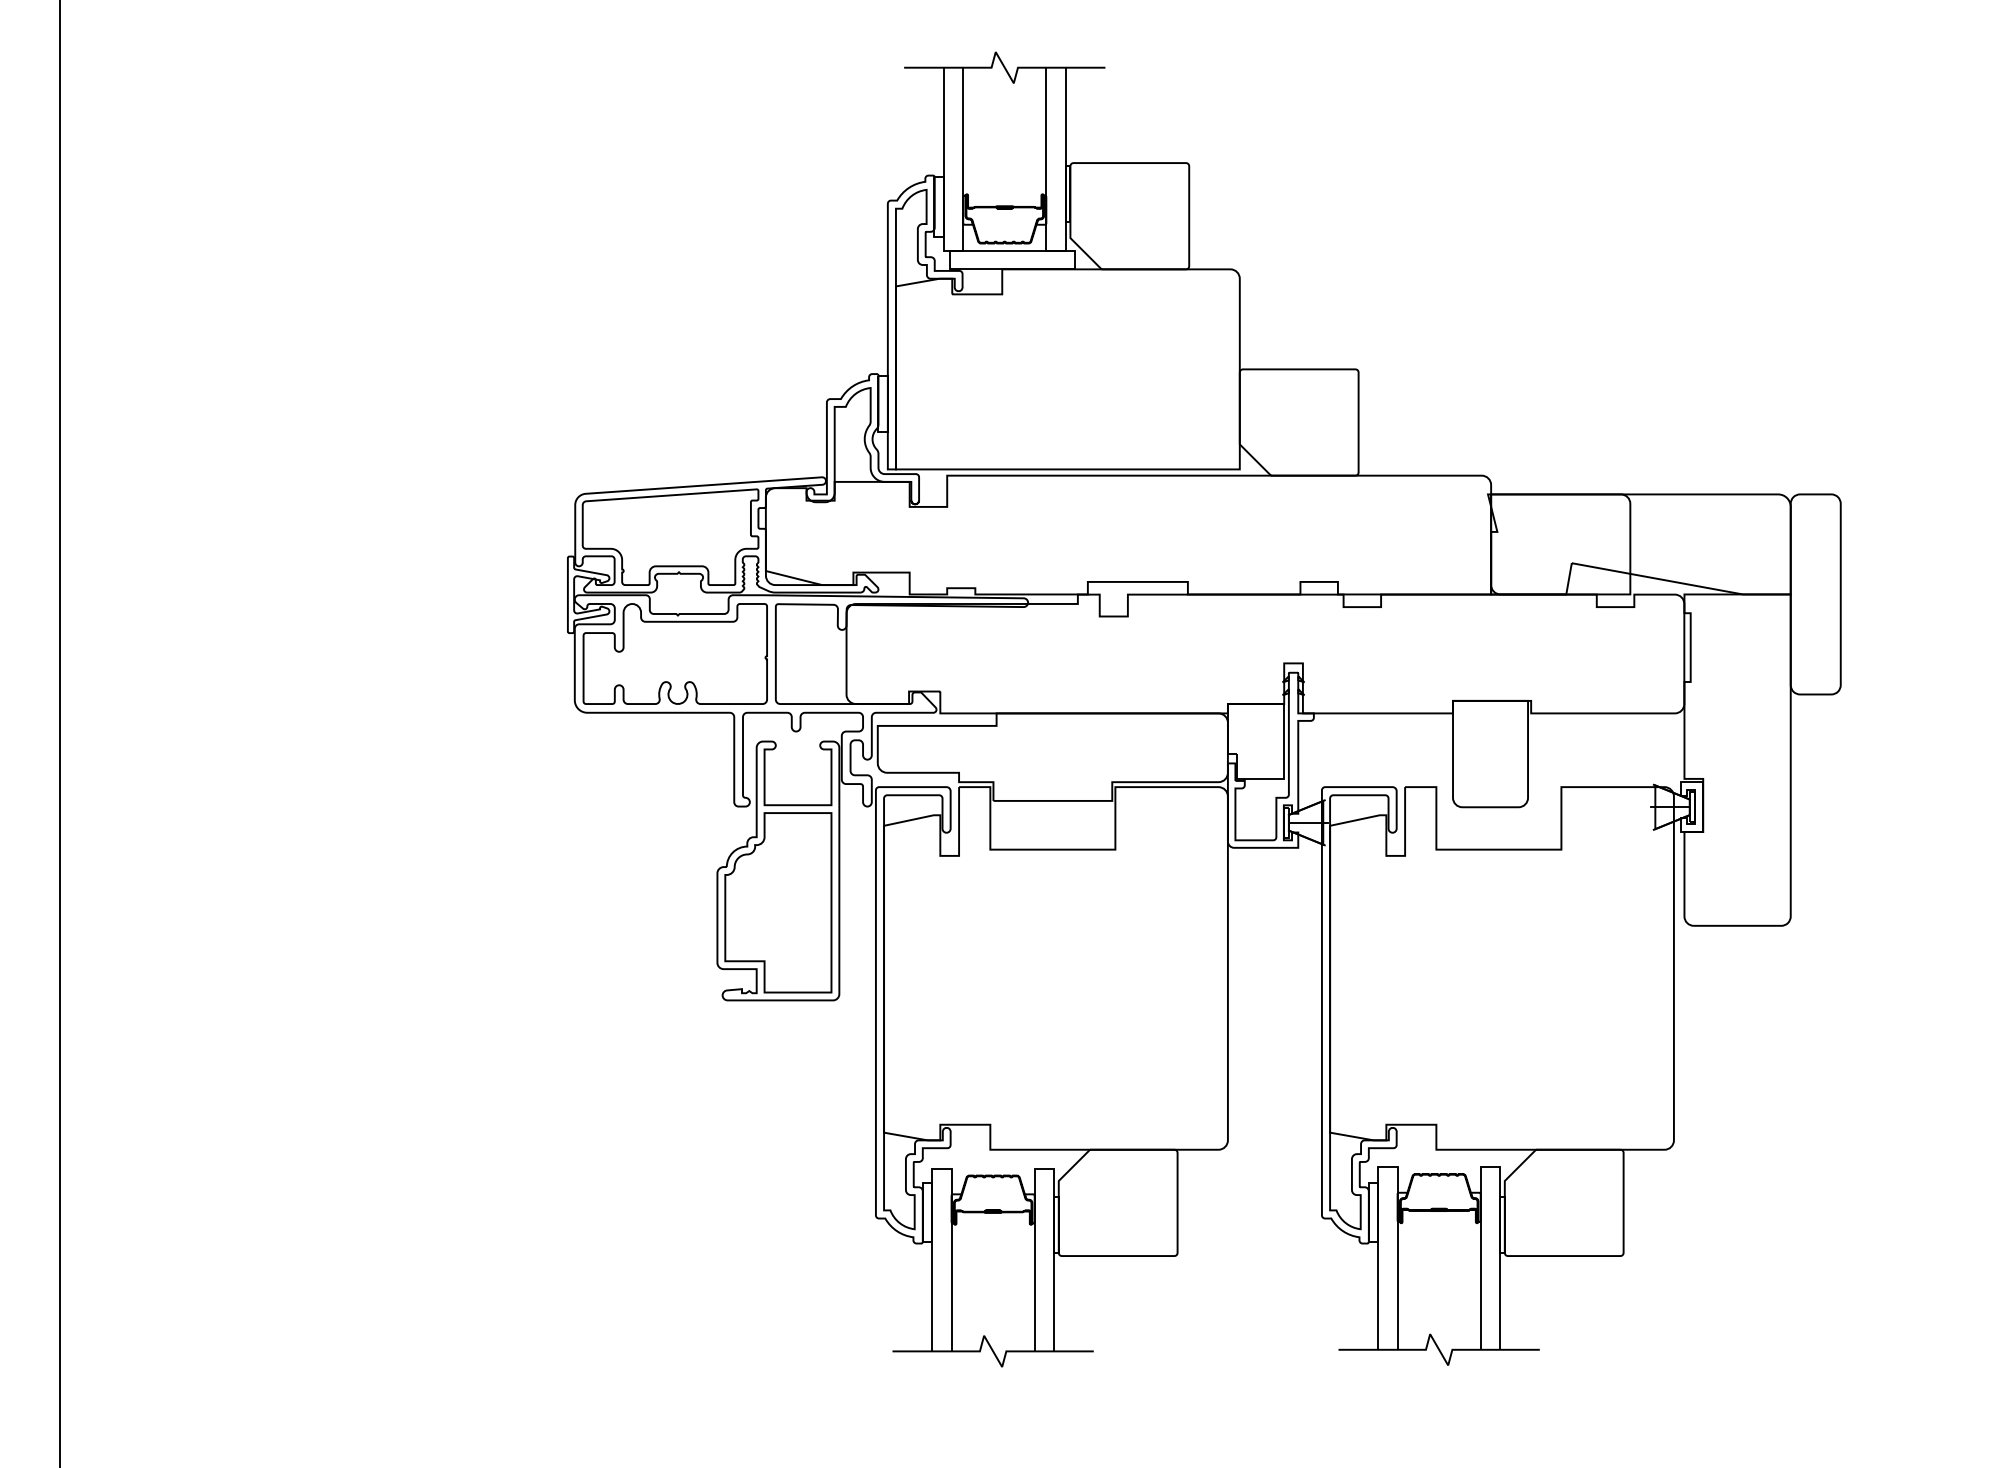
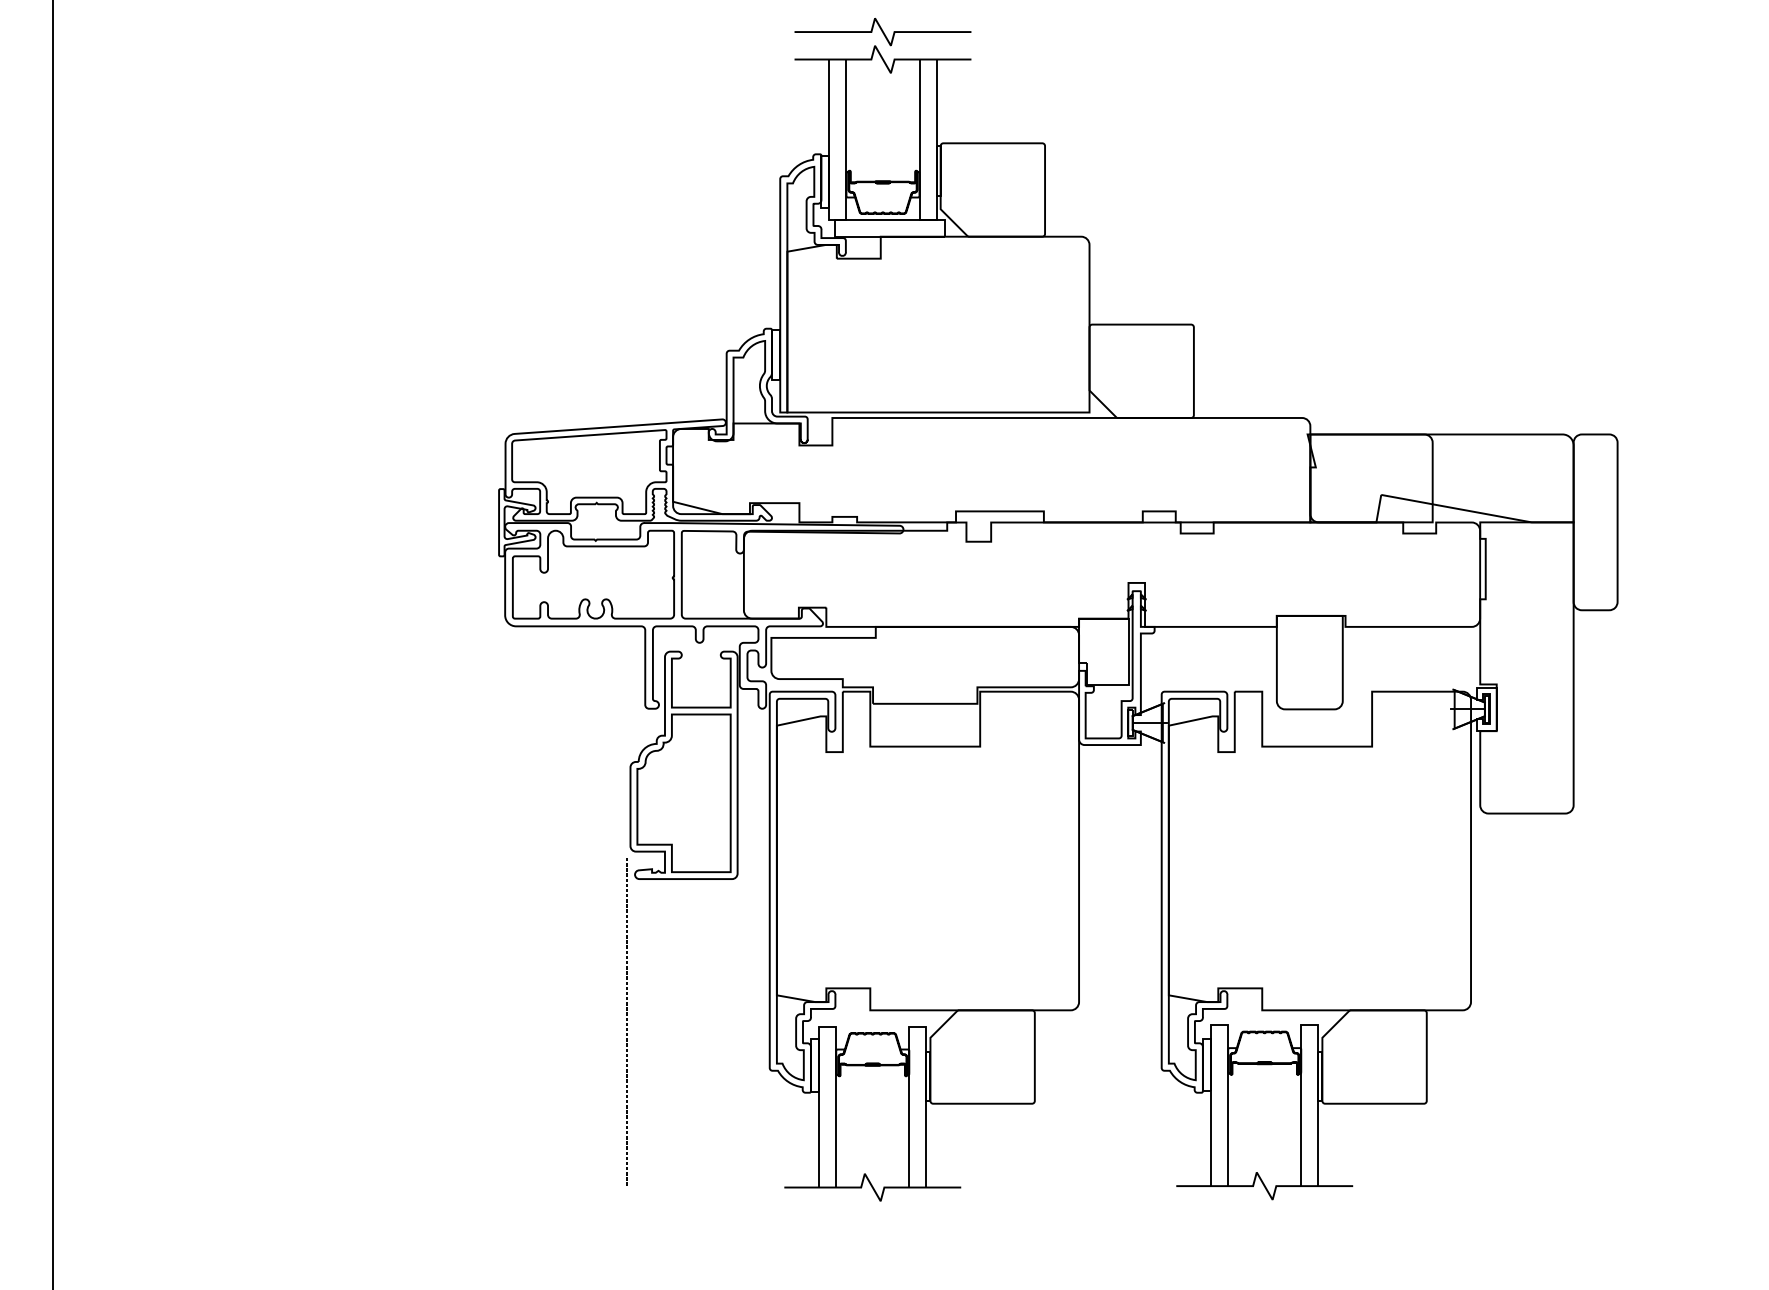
curve: (1004, 36) -> (882, 32), added
line: (712, 1163) -> (626, 1022), added

